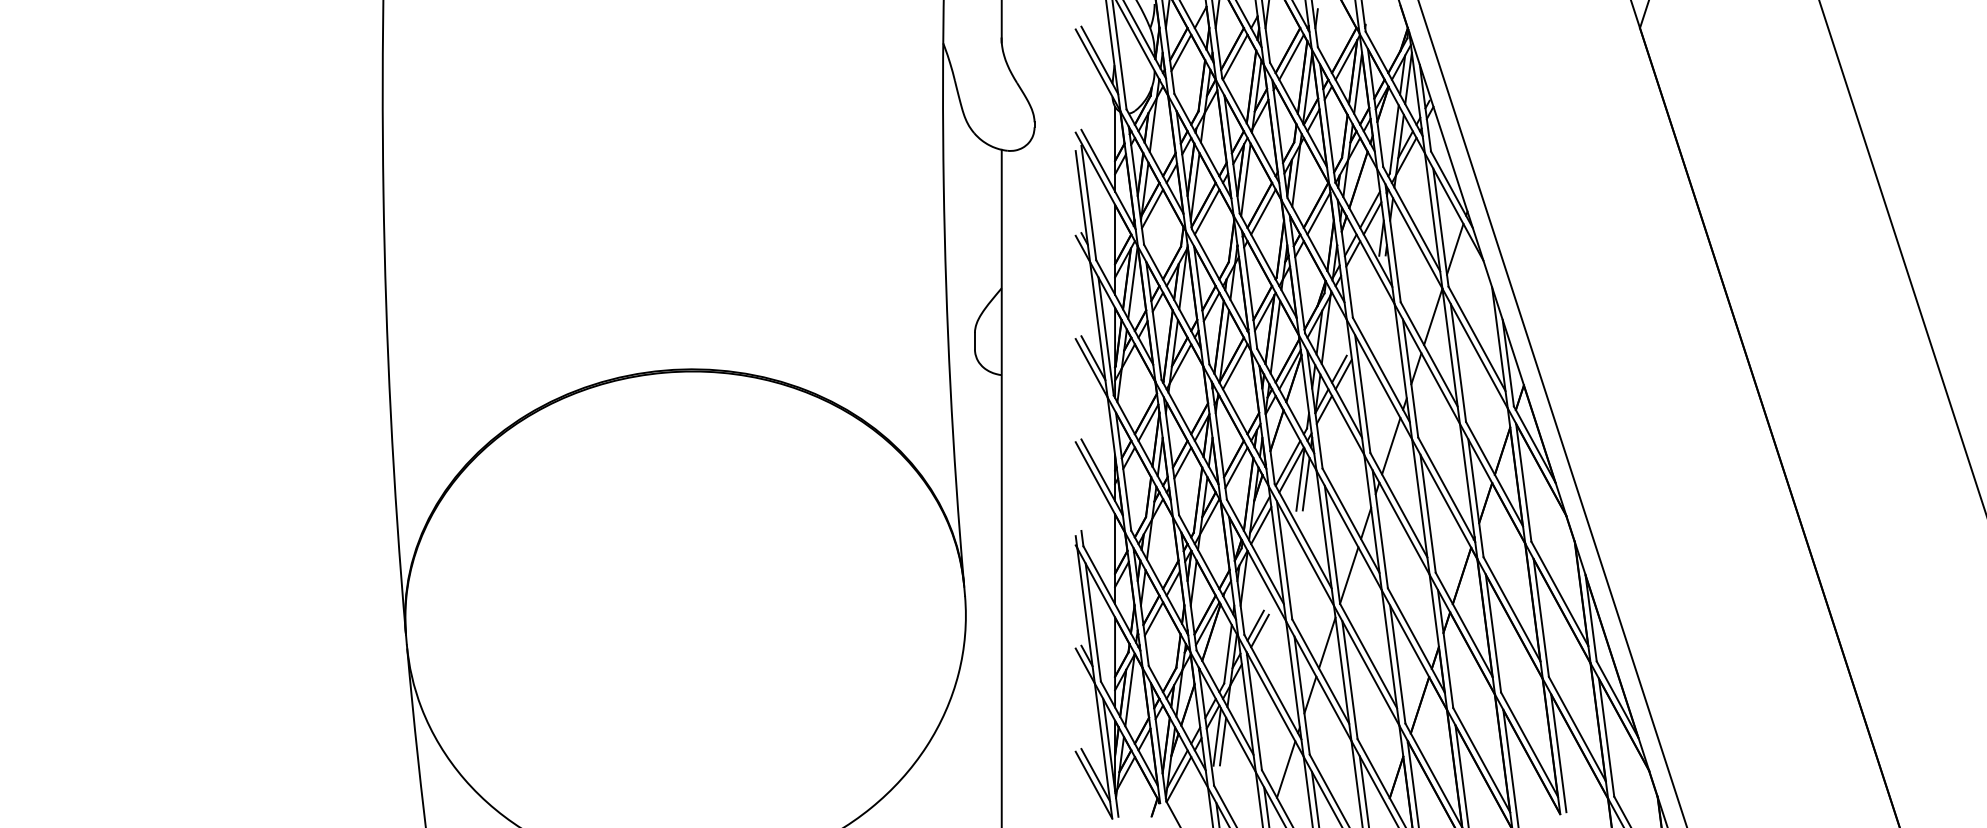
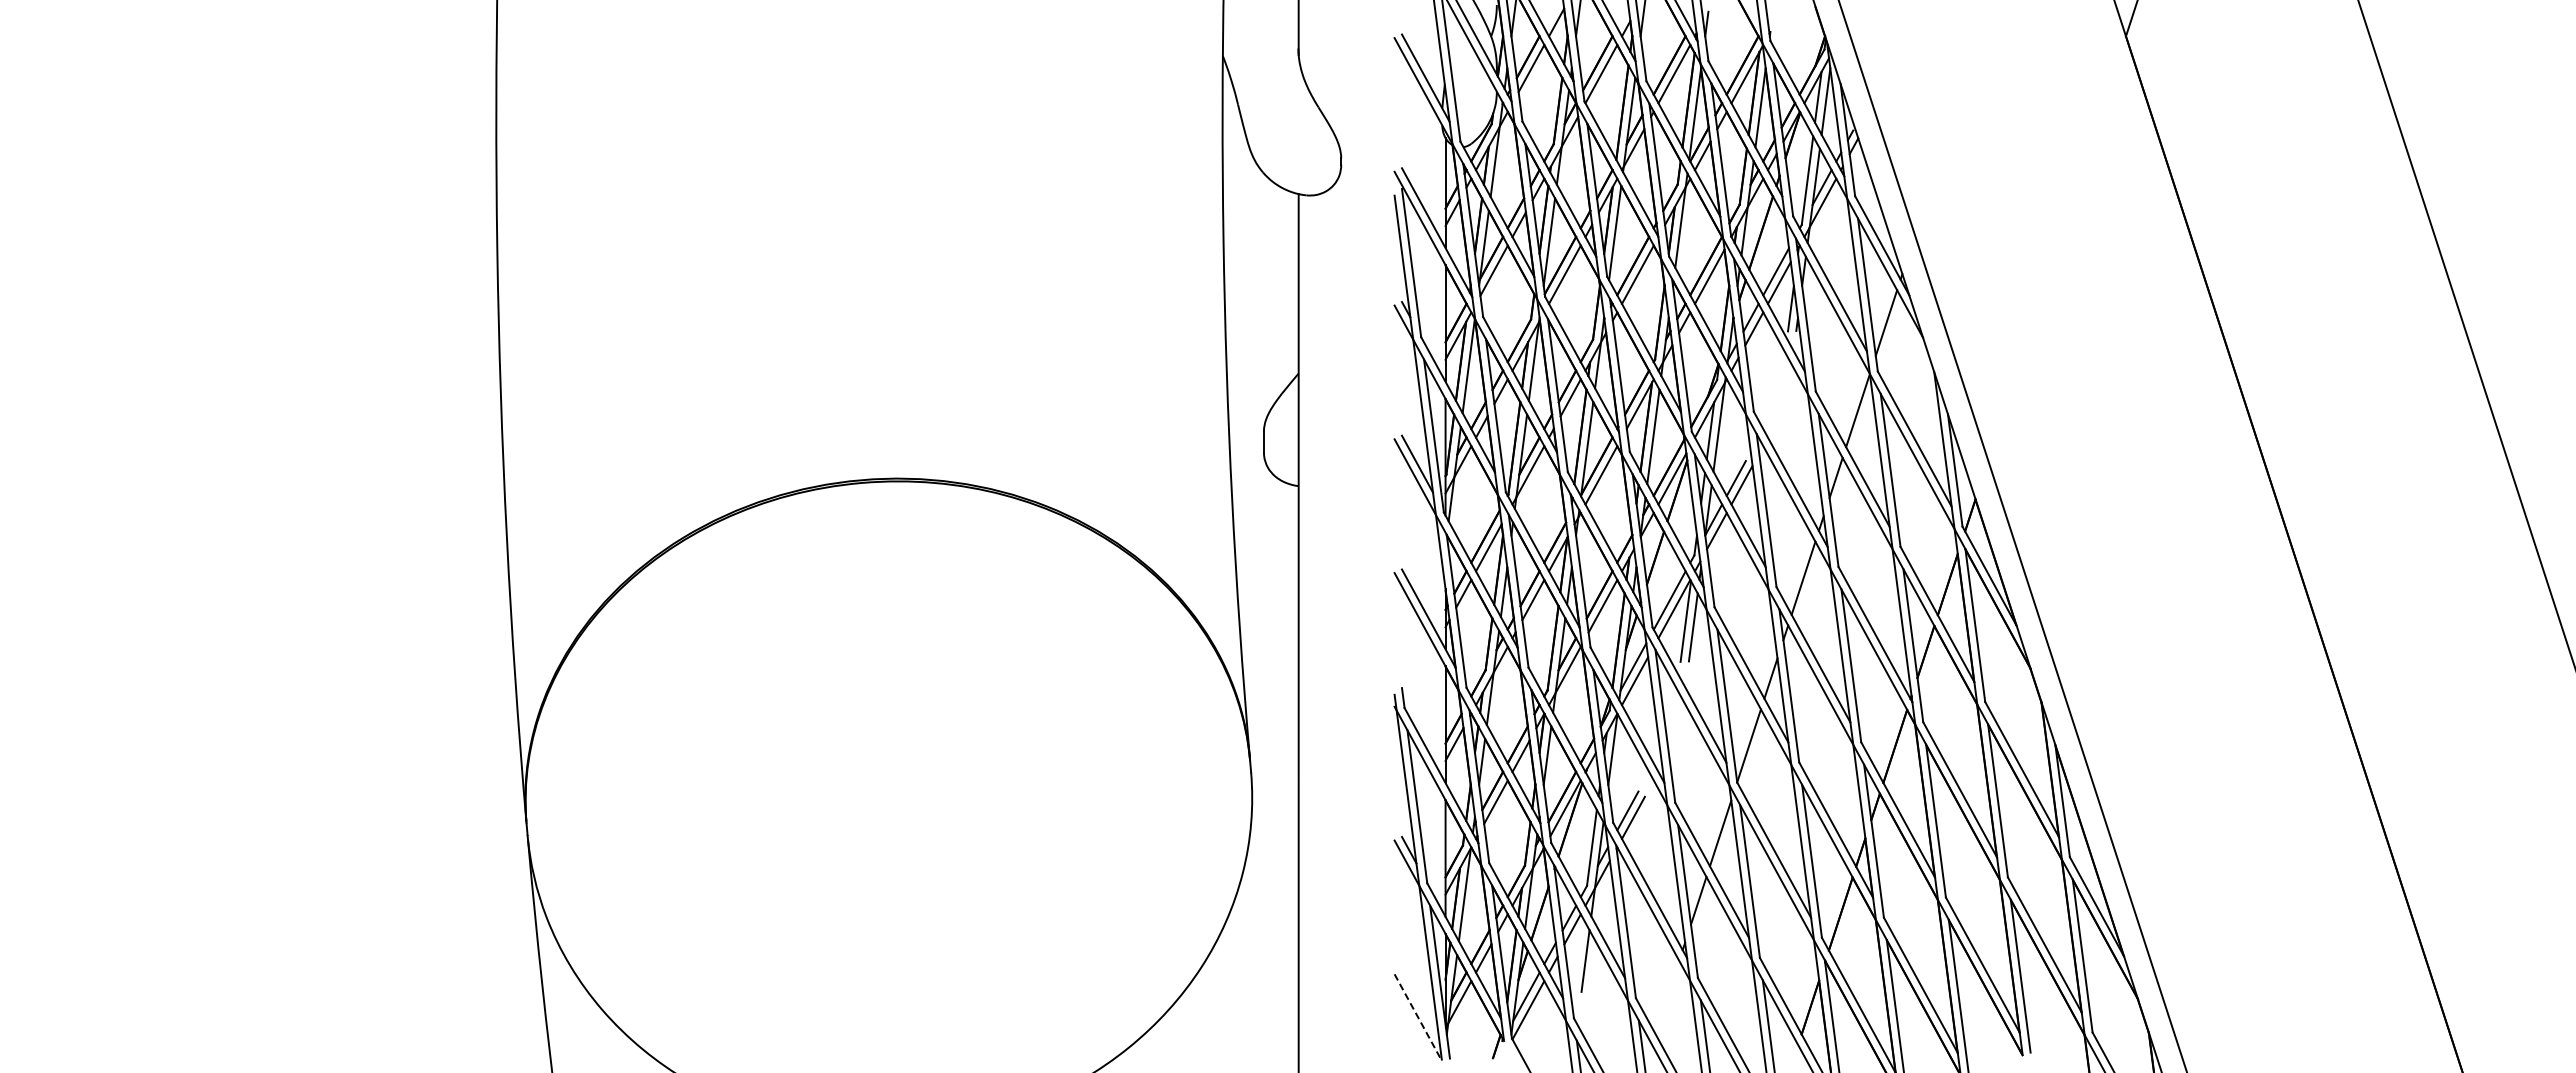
line: (1216, 737) -> (1577, 955), removed
line: (1286, 768) -> (1667, 996), removed
line: (1095, 775) -> (1420, 1004), removed
line: (1094, 785) -> (1418, 1018), solid -> dashed

